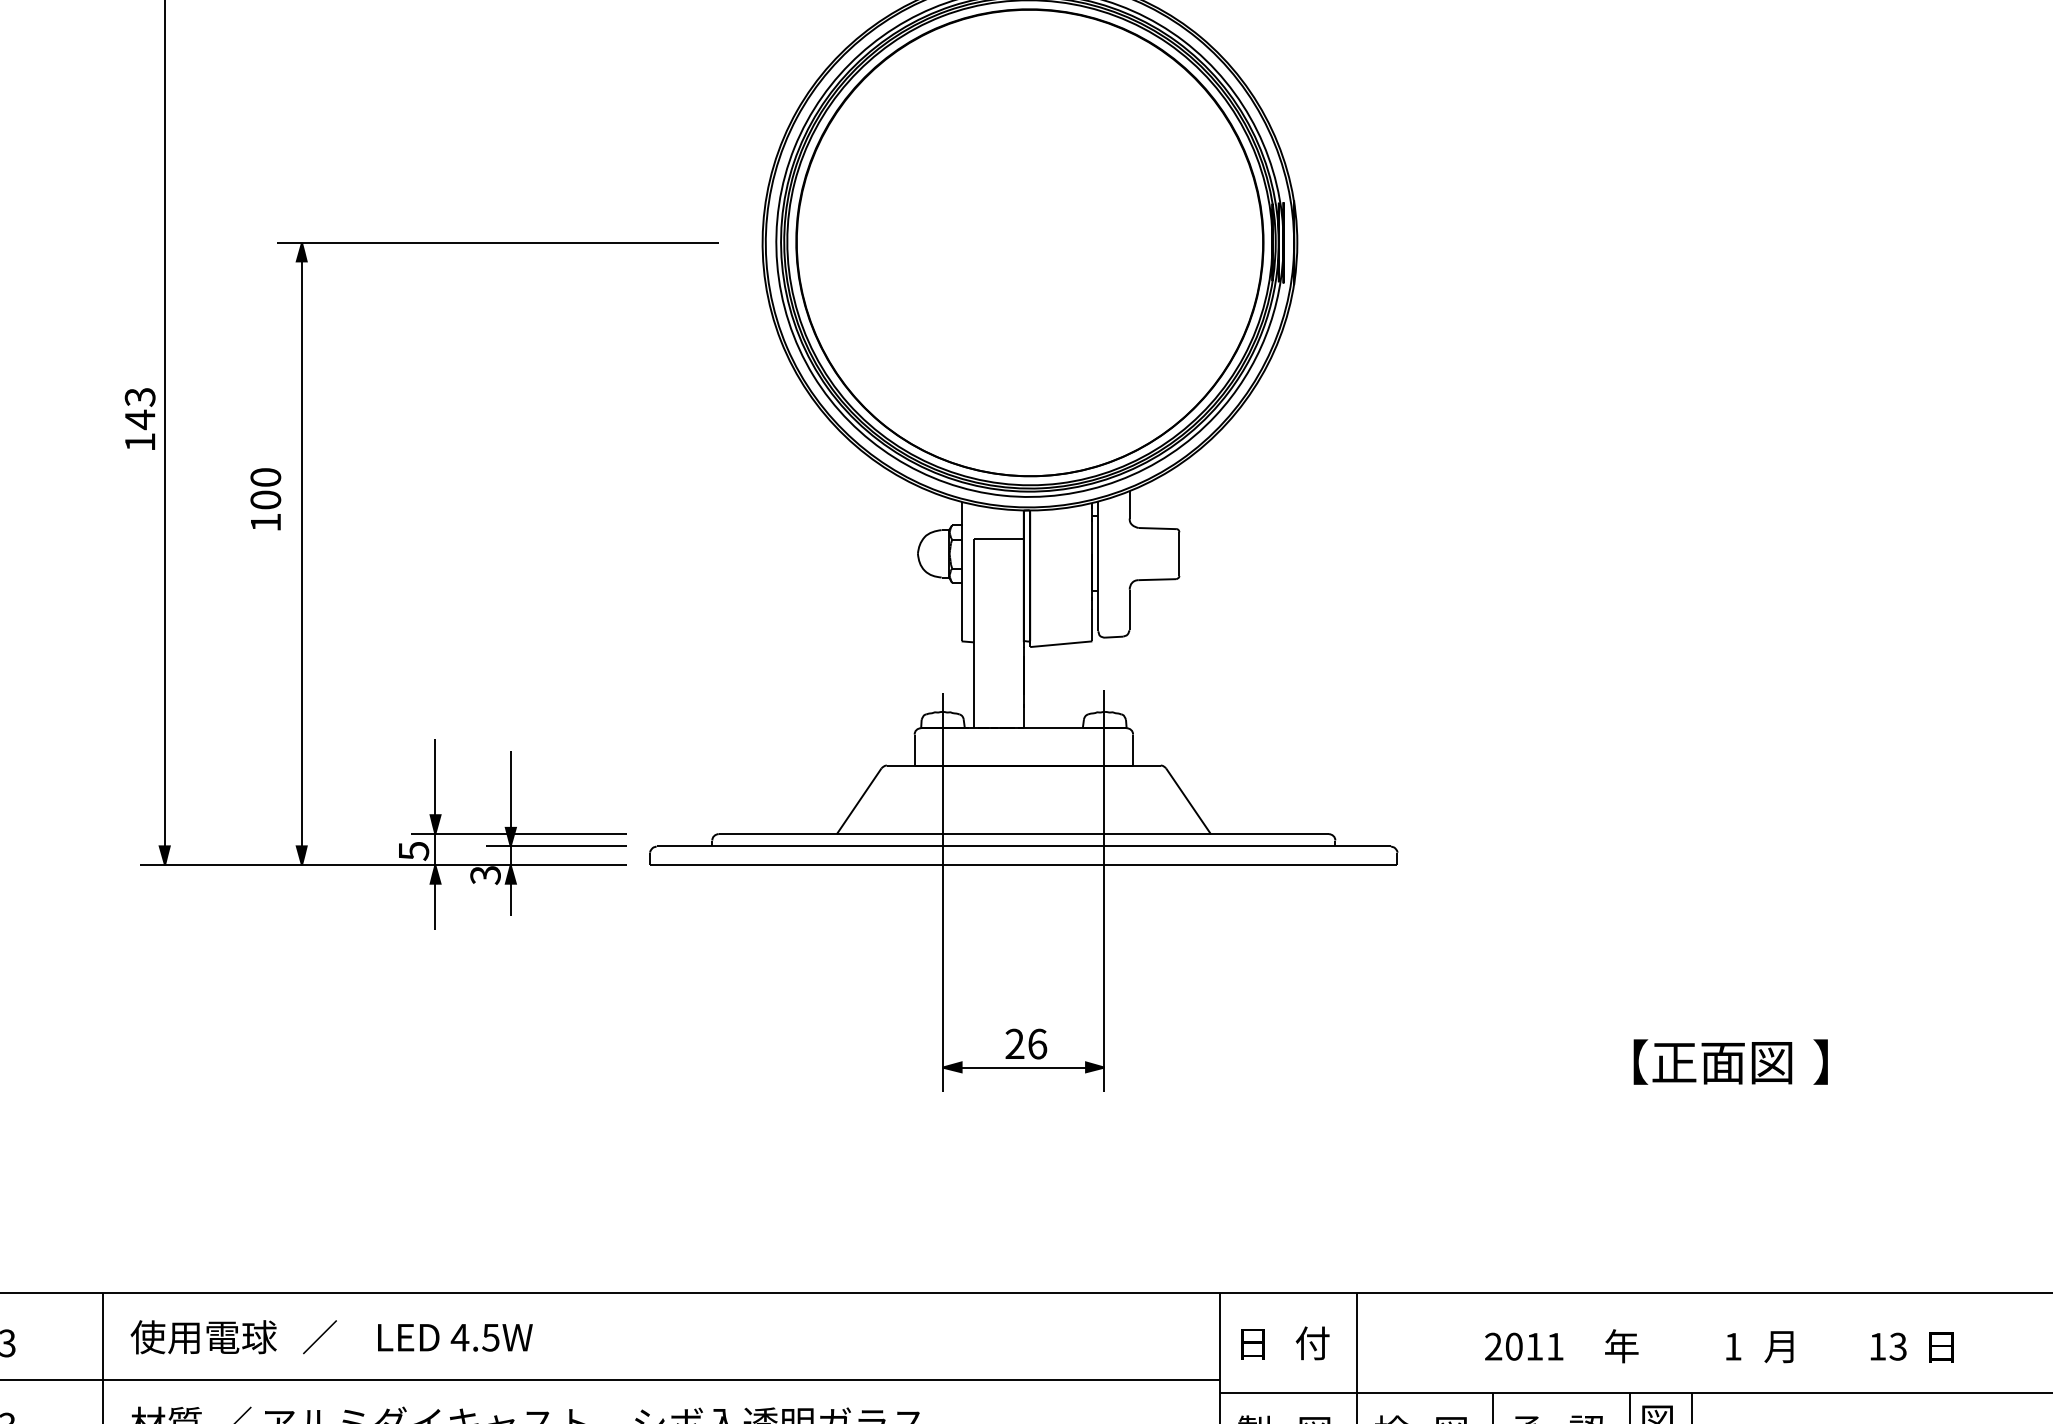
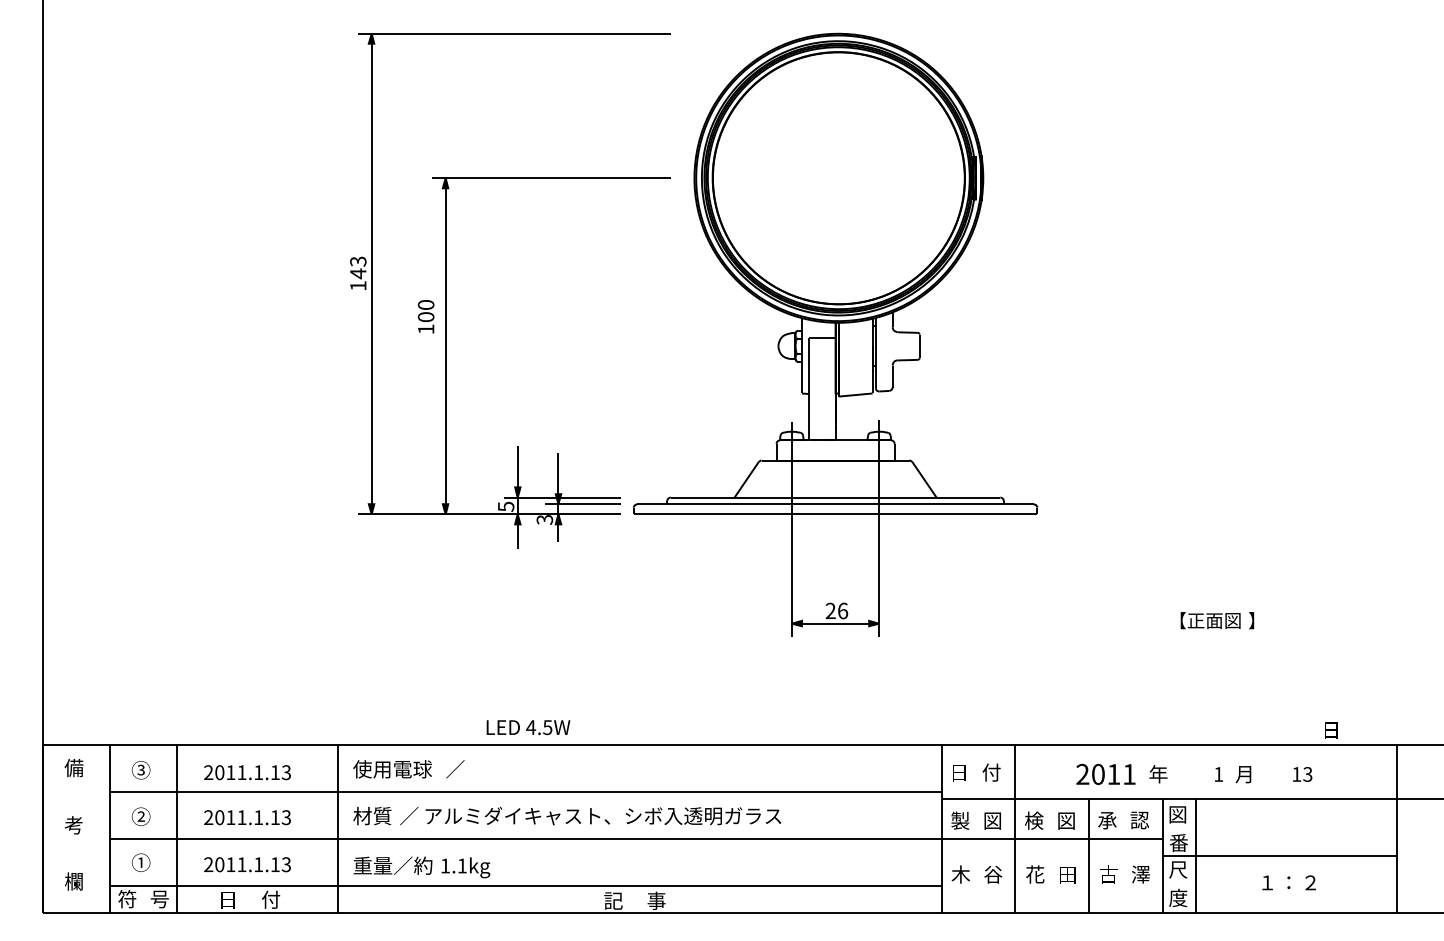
part: (1730, 1061) -> (1217, 620), size x0.7
part: (455, 1337) -> (528, 727), moved
part: (1523, 1346) -> (1105, 774), size x1.4
text: (1942, 1346) -> (1331, 730), moved

